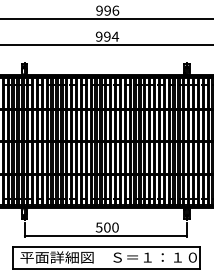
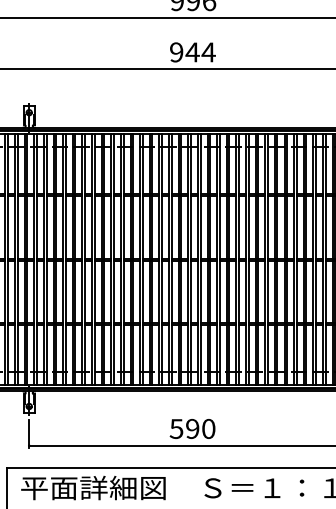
text: (106, 36) -> (191, 51), 994 -> 944
text: (107, 227) -> (192, 428), 500 -> 590

